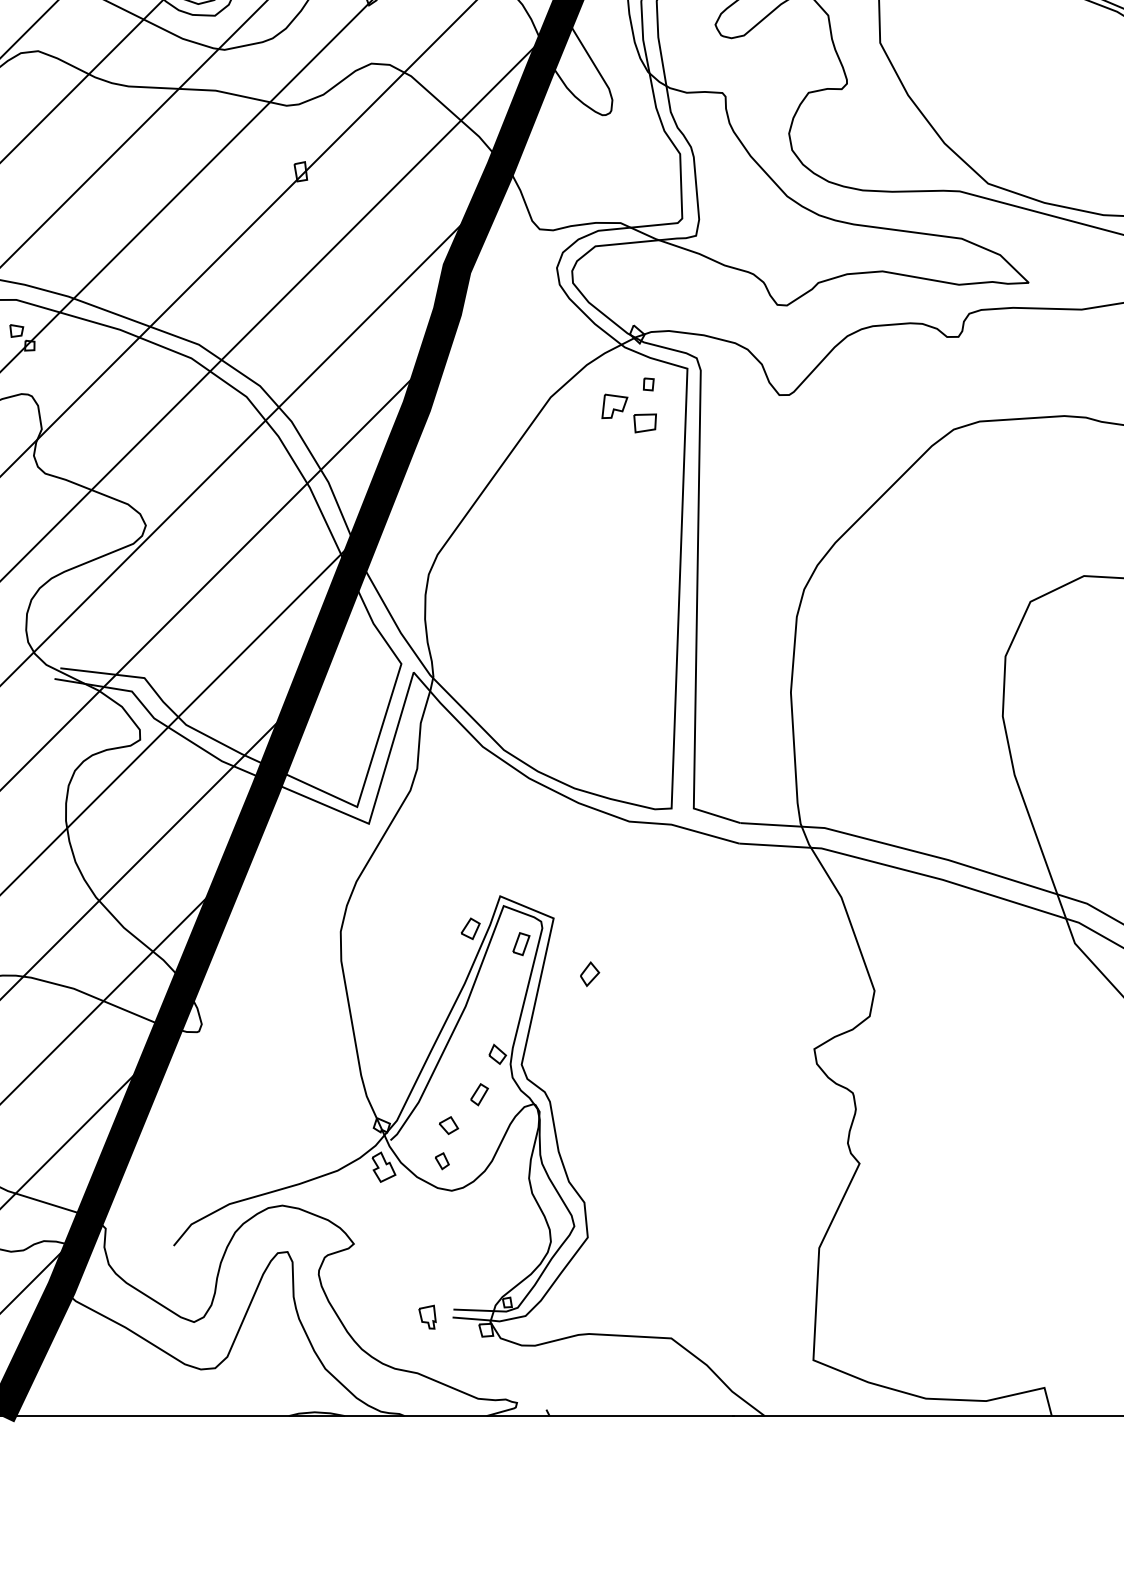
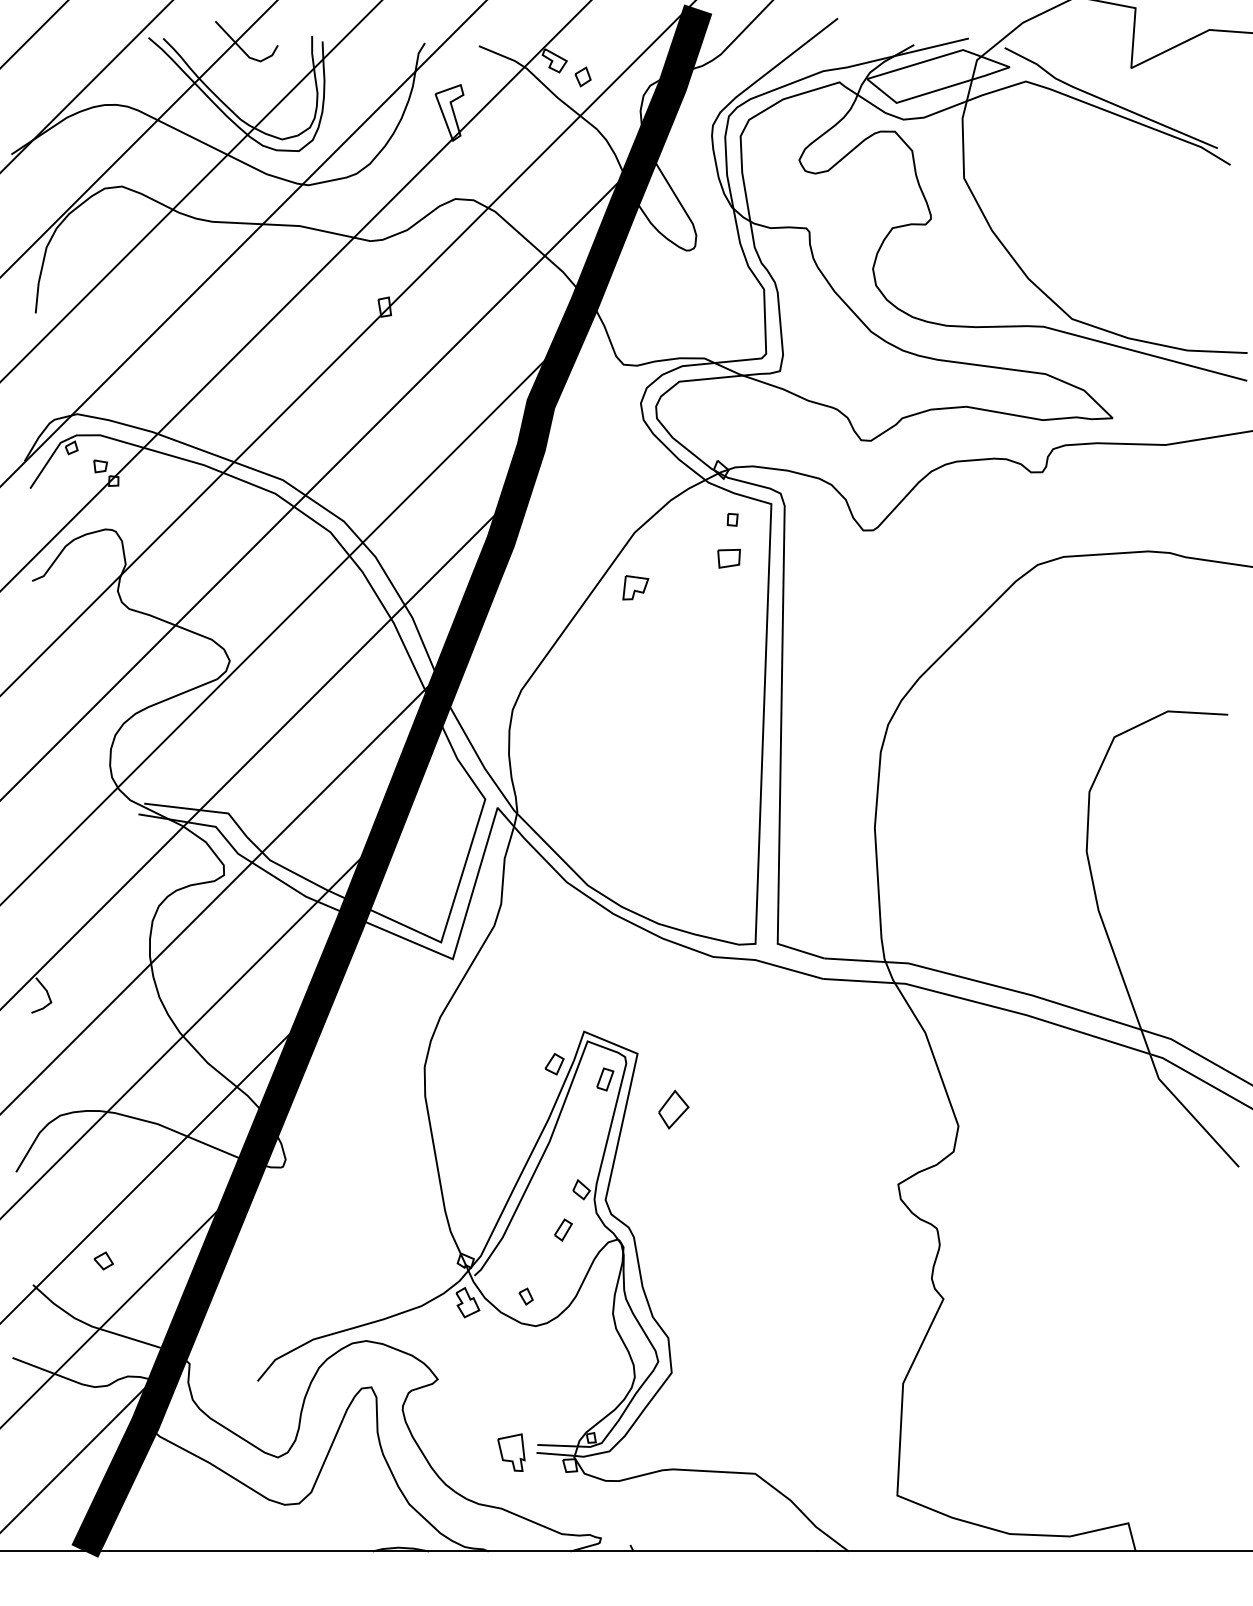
part: (614, 406) -> (635, 587), moved
part: (589, 974) -> (673, 1109), size x1.6
part: (448, 1125) -> (103, 1260), moved
part: (427, 1317) -> (511, 1452), size x1.6

